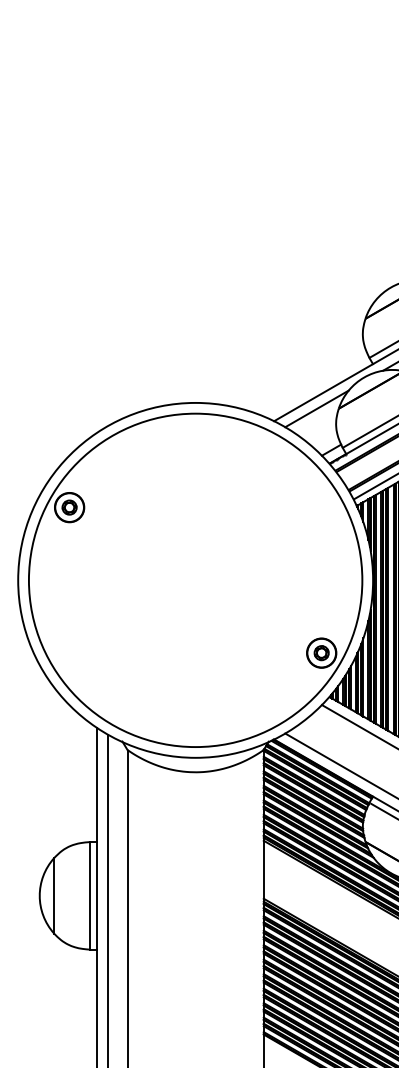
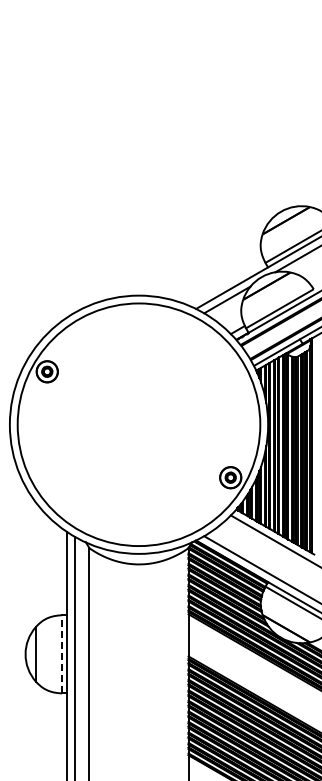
line: (90, 894) -> (62, 653), solid -> dashed

